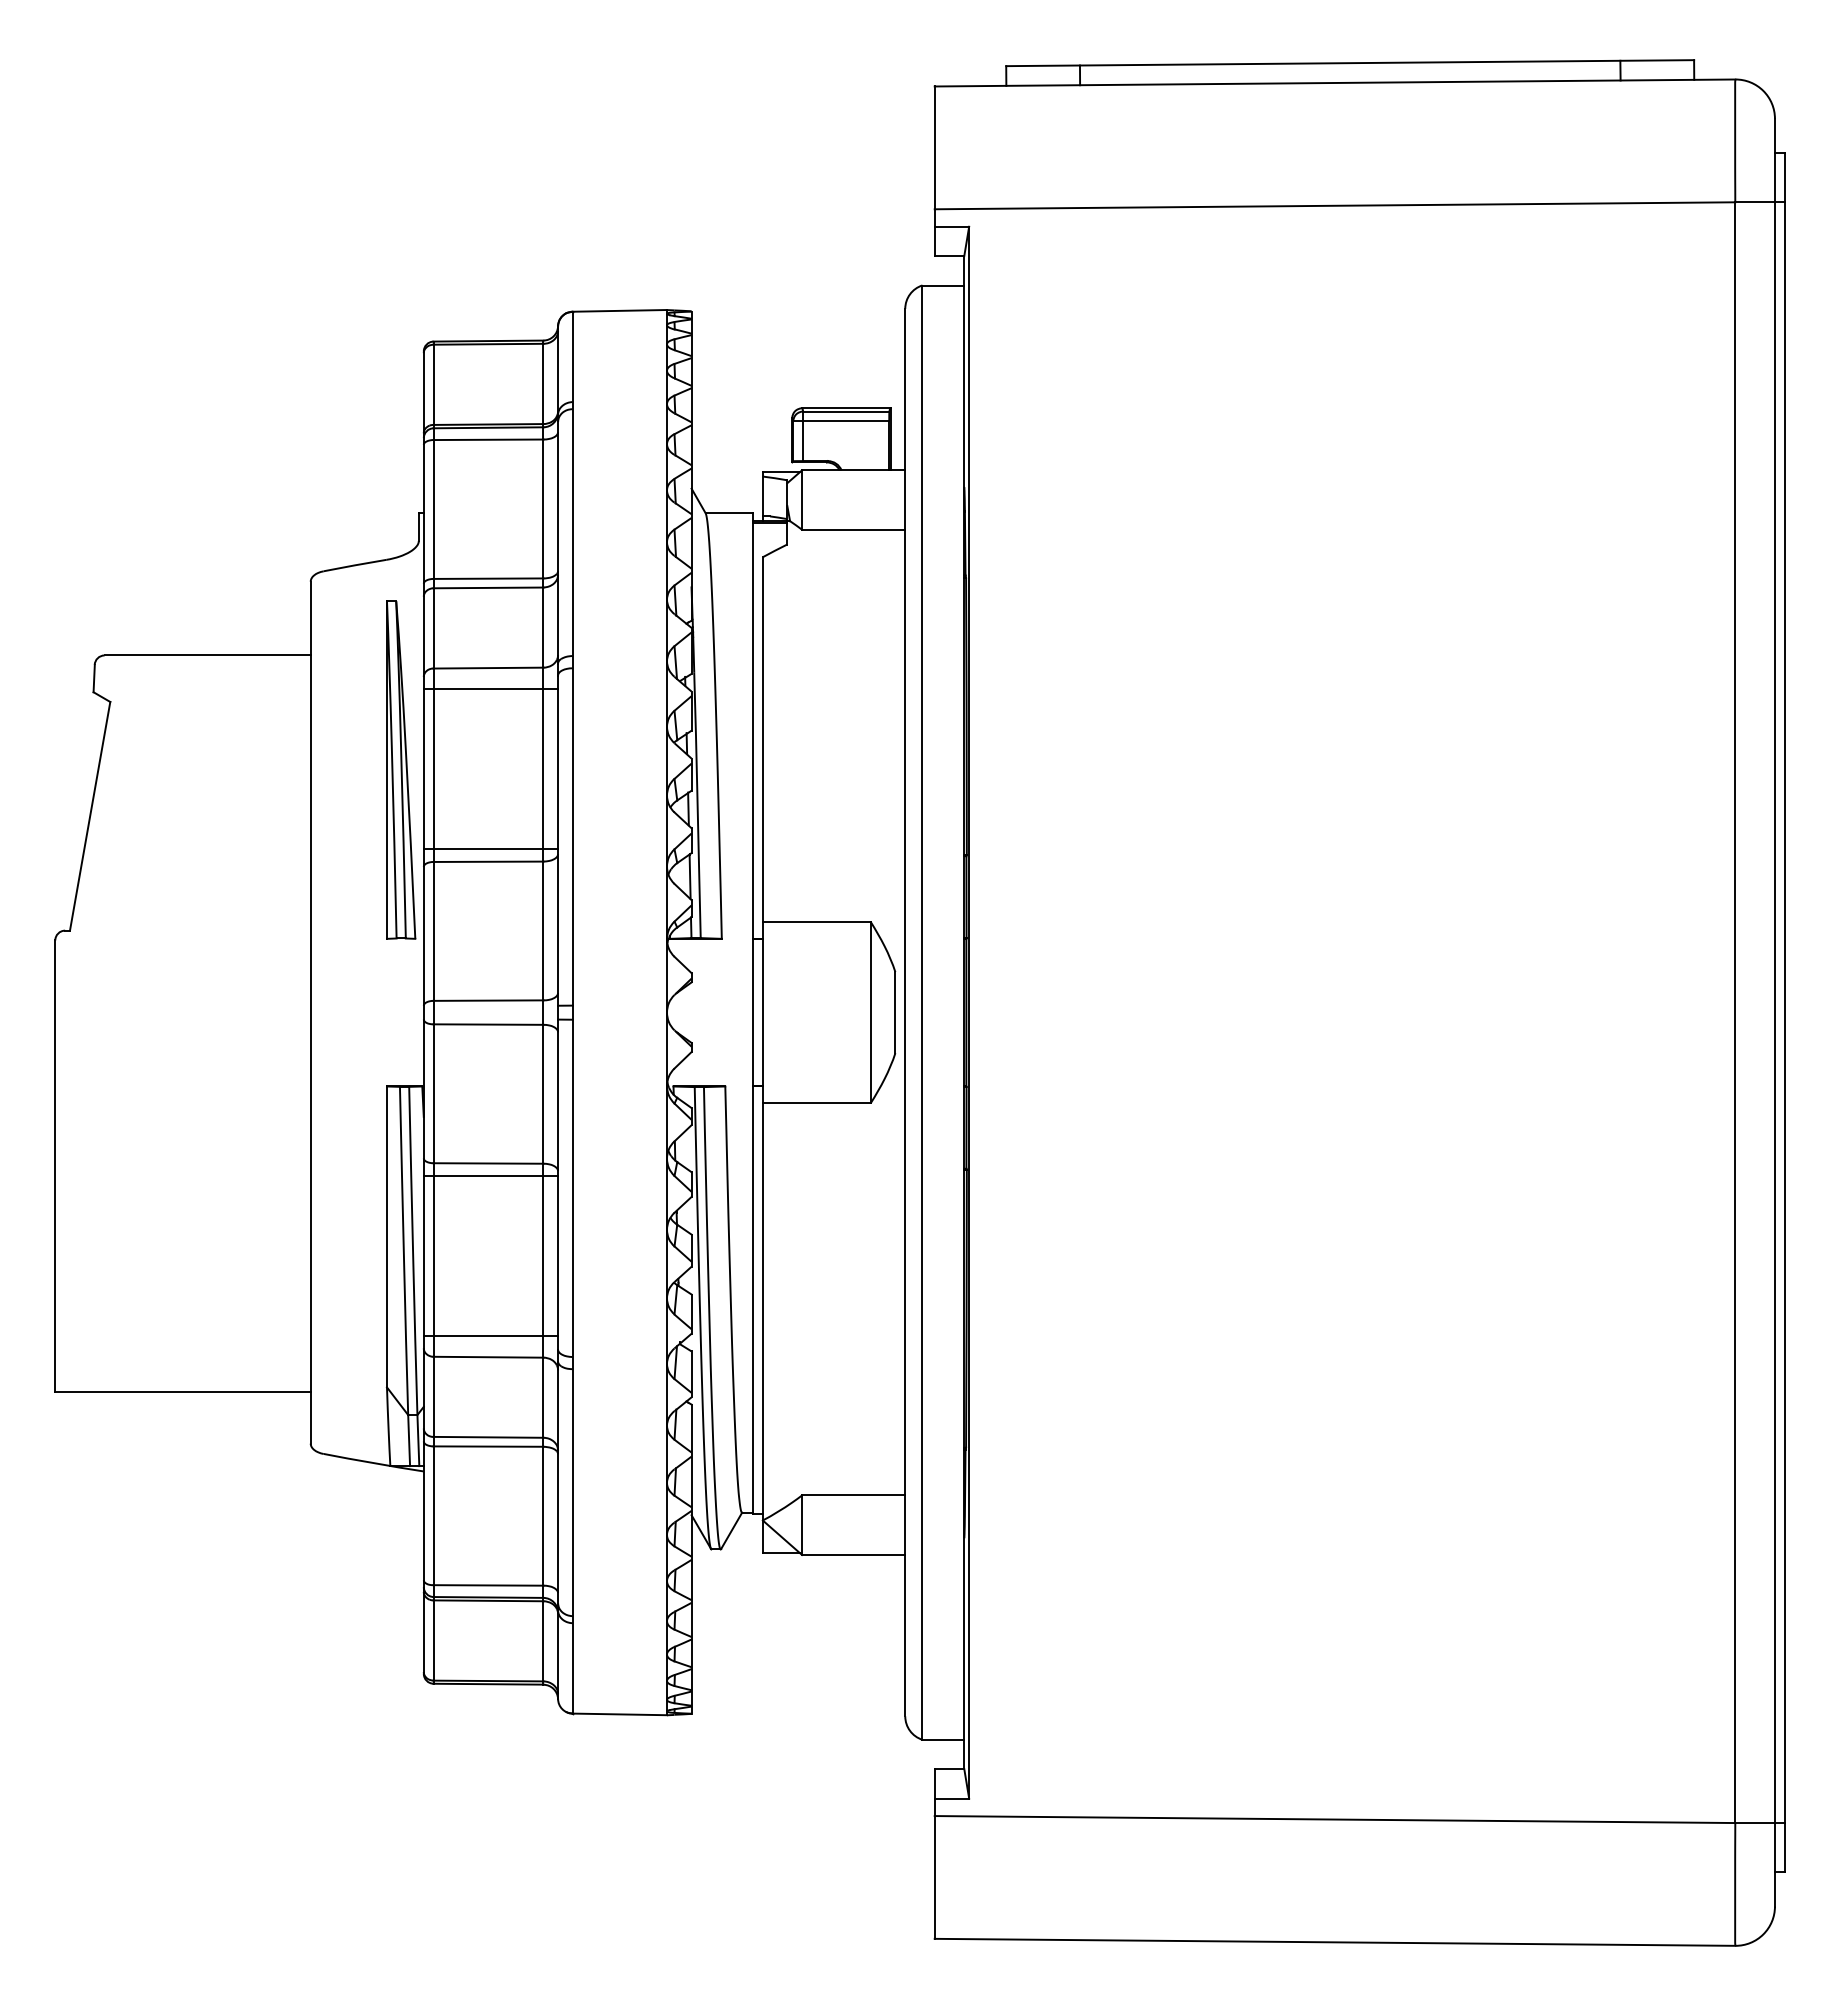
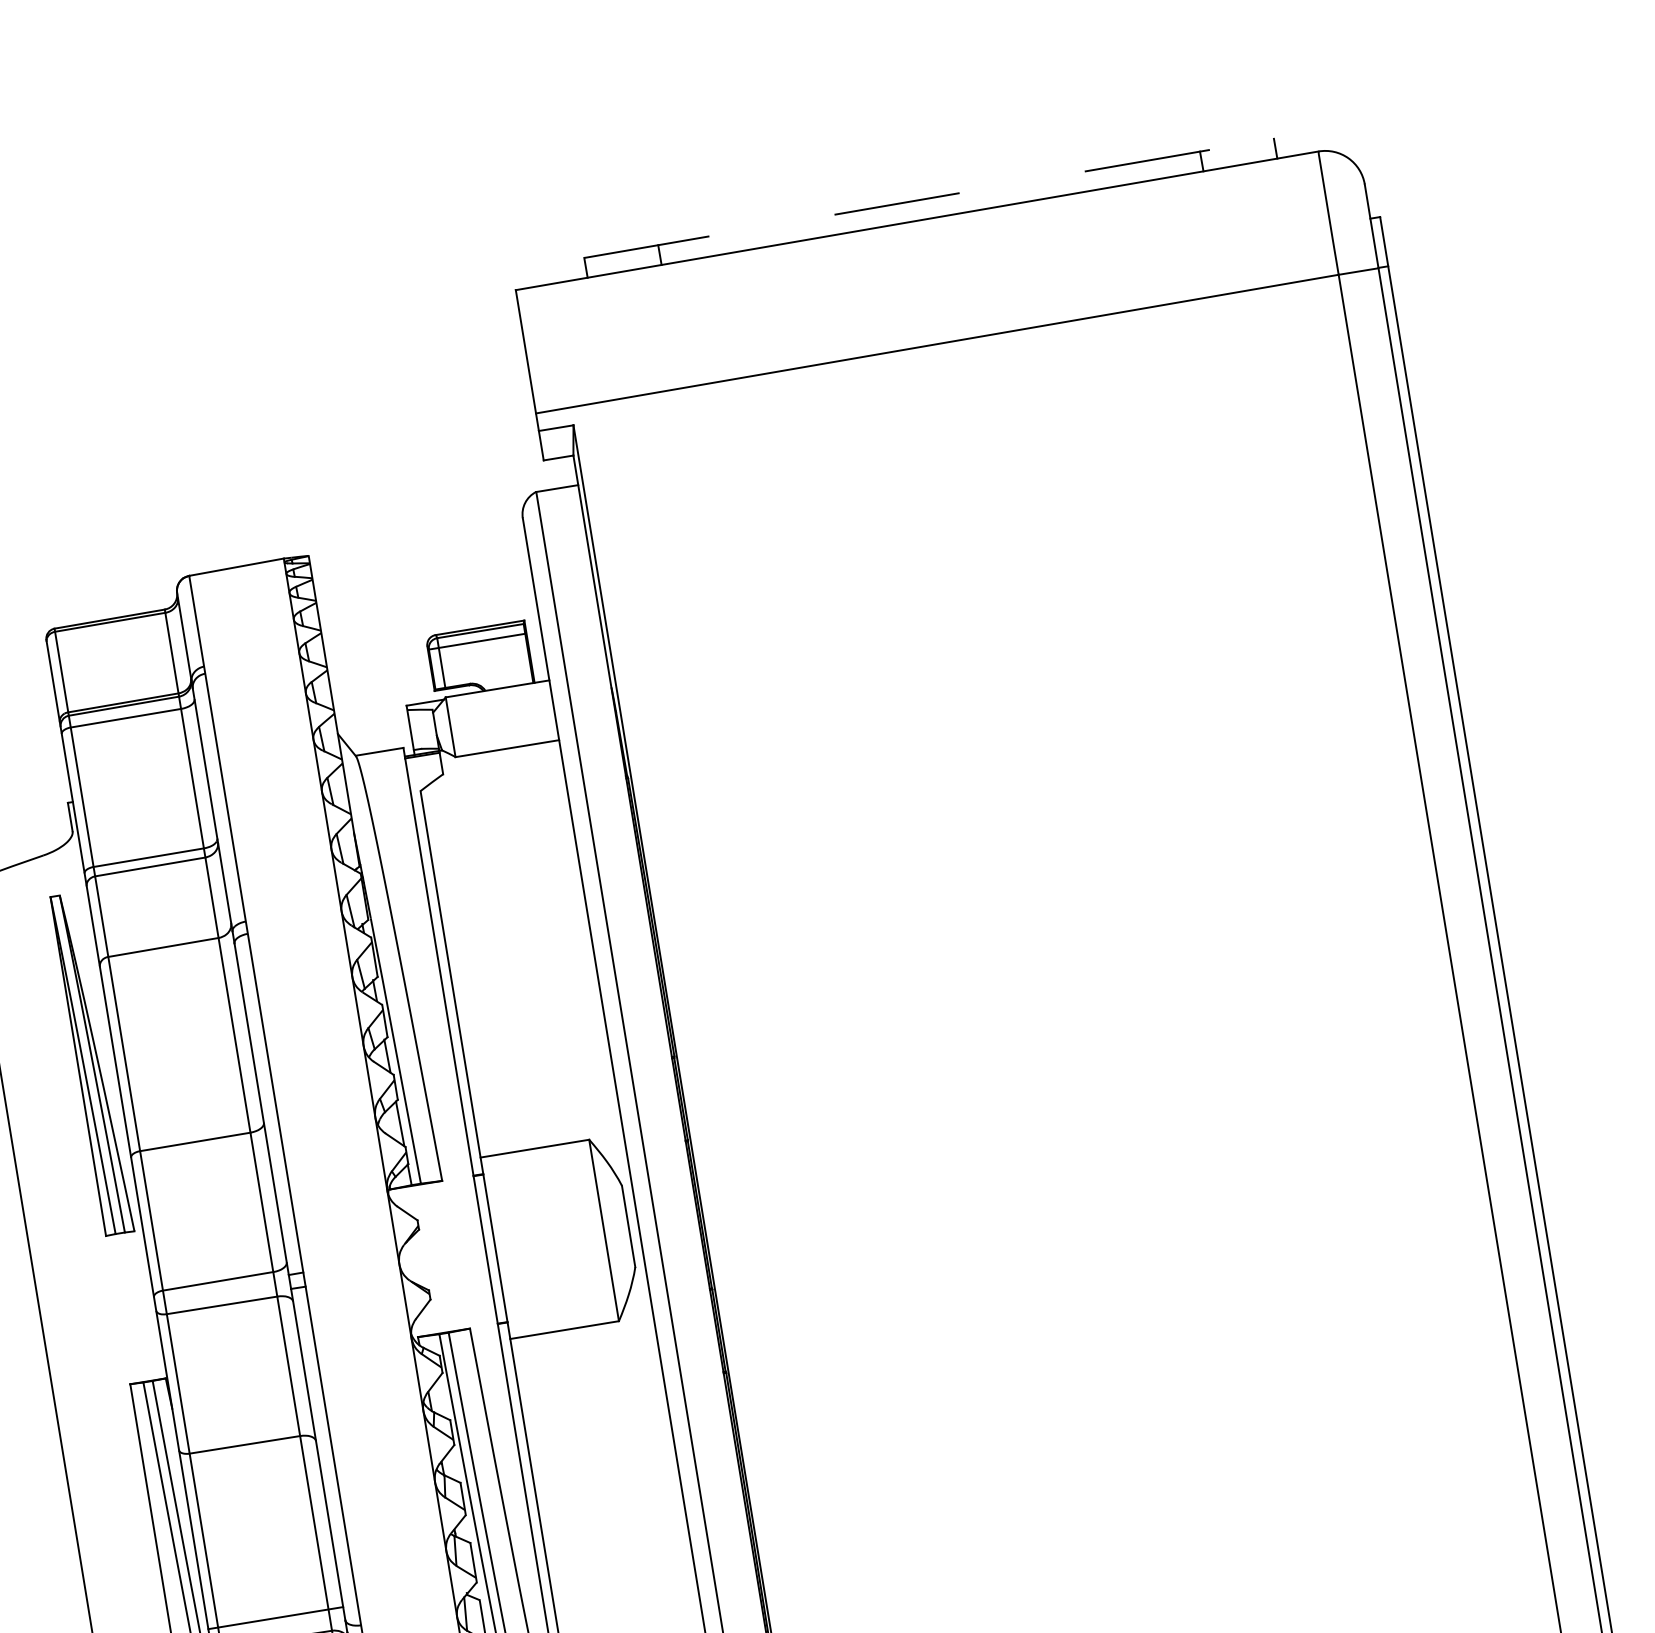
line: (1350, 63) -> (929, 198), solid -> dashed
line: (490, 688) -> (168, 967), removed
line: (490, 849) -> (195, 1129), removed
line: (490, 1176) -> (249, 1457), removed

